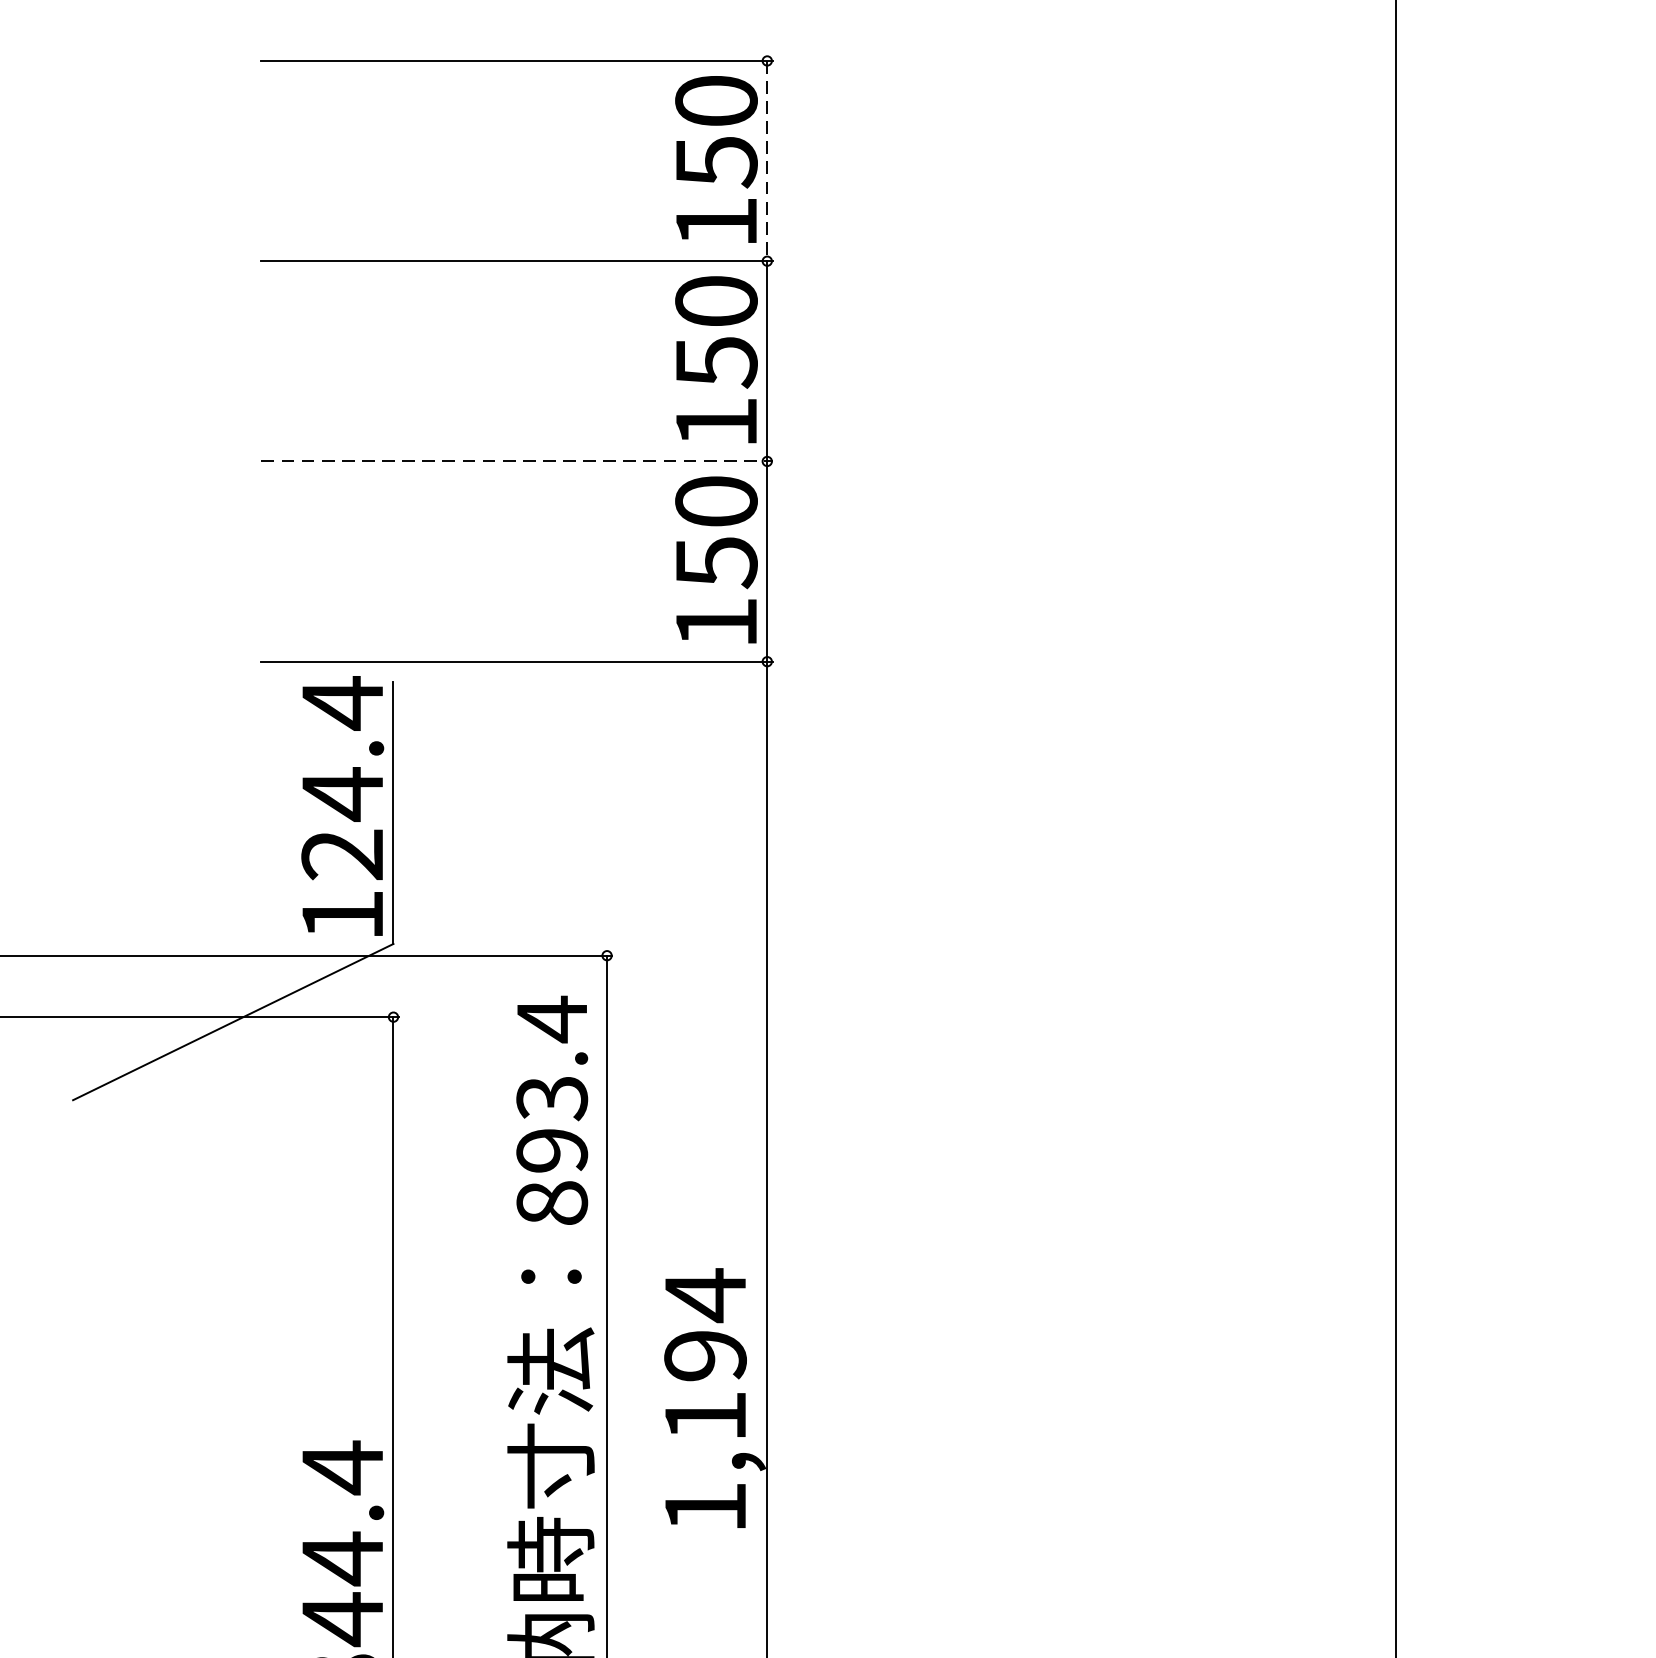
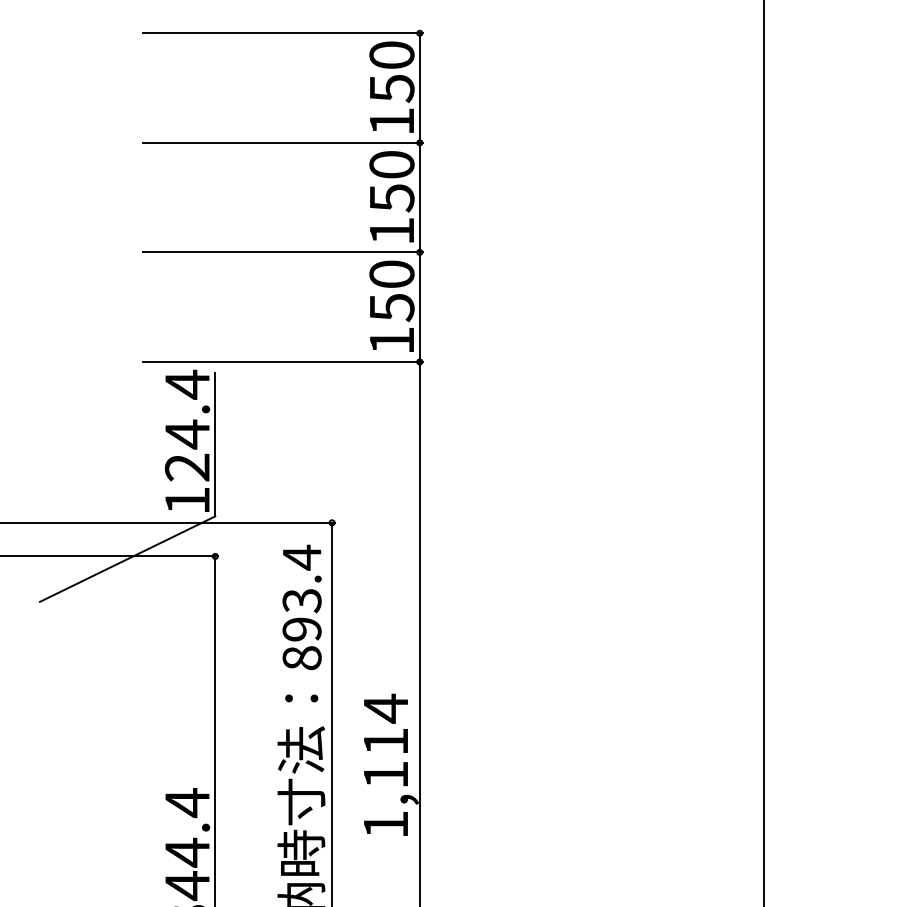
line: (766, 161) -> (419, 88), dashed -> solid
line: (516, 461) -> (282, 252), dashed -> solid
text: (704, 1355) -> (385, 741), 1,194 -> 1,114

